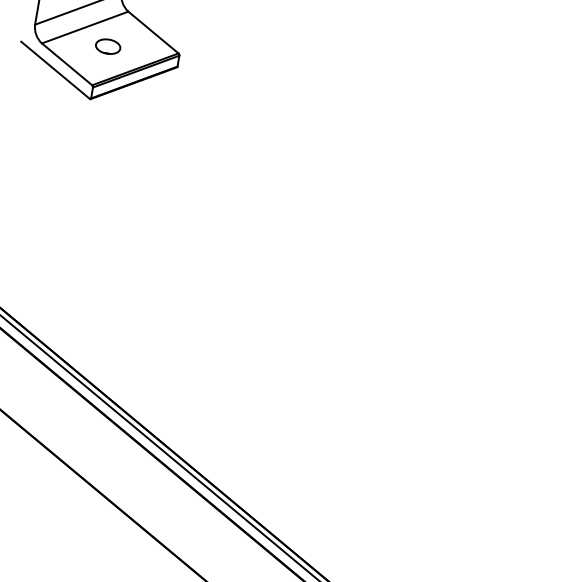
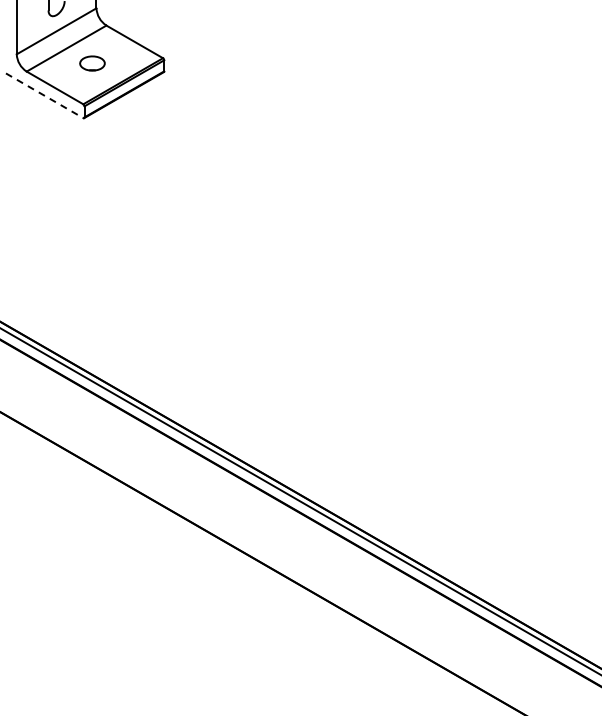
line: (55, 70) -> (44, 95), solid -> dashed

